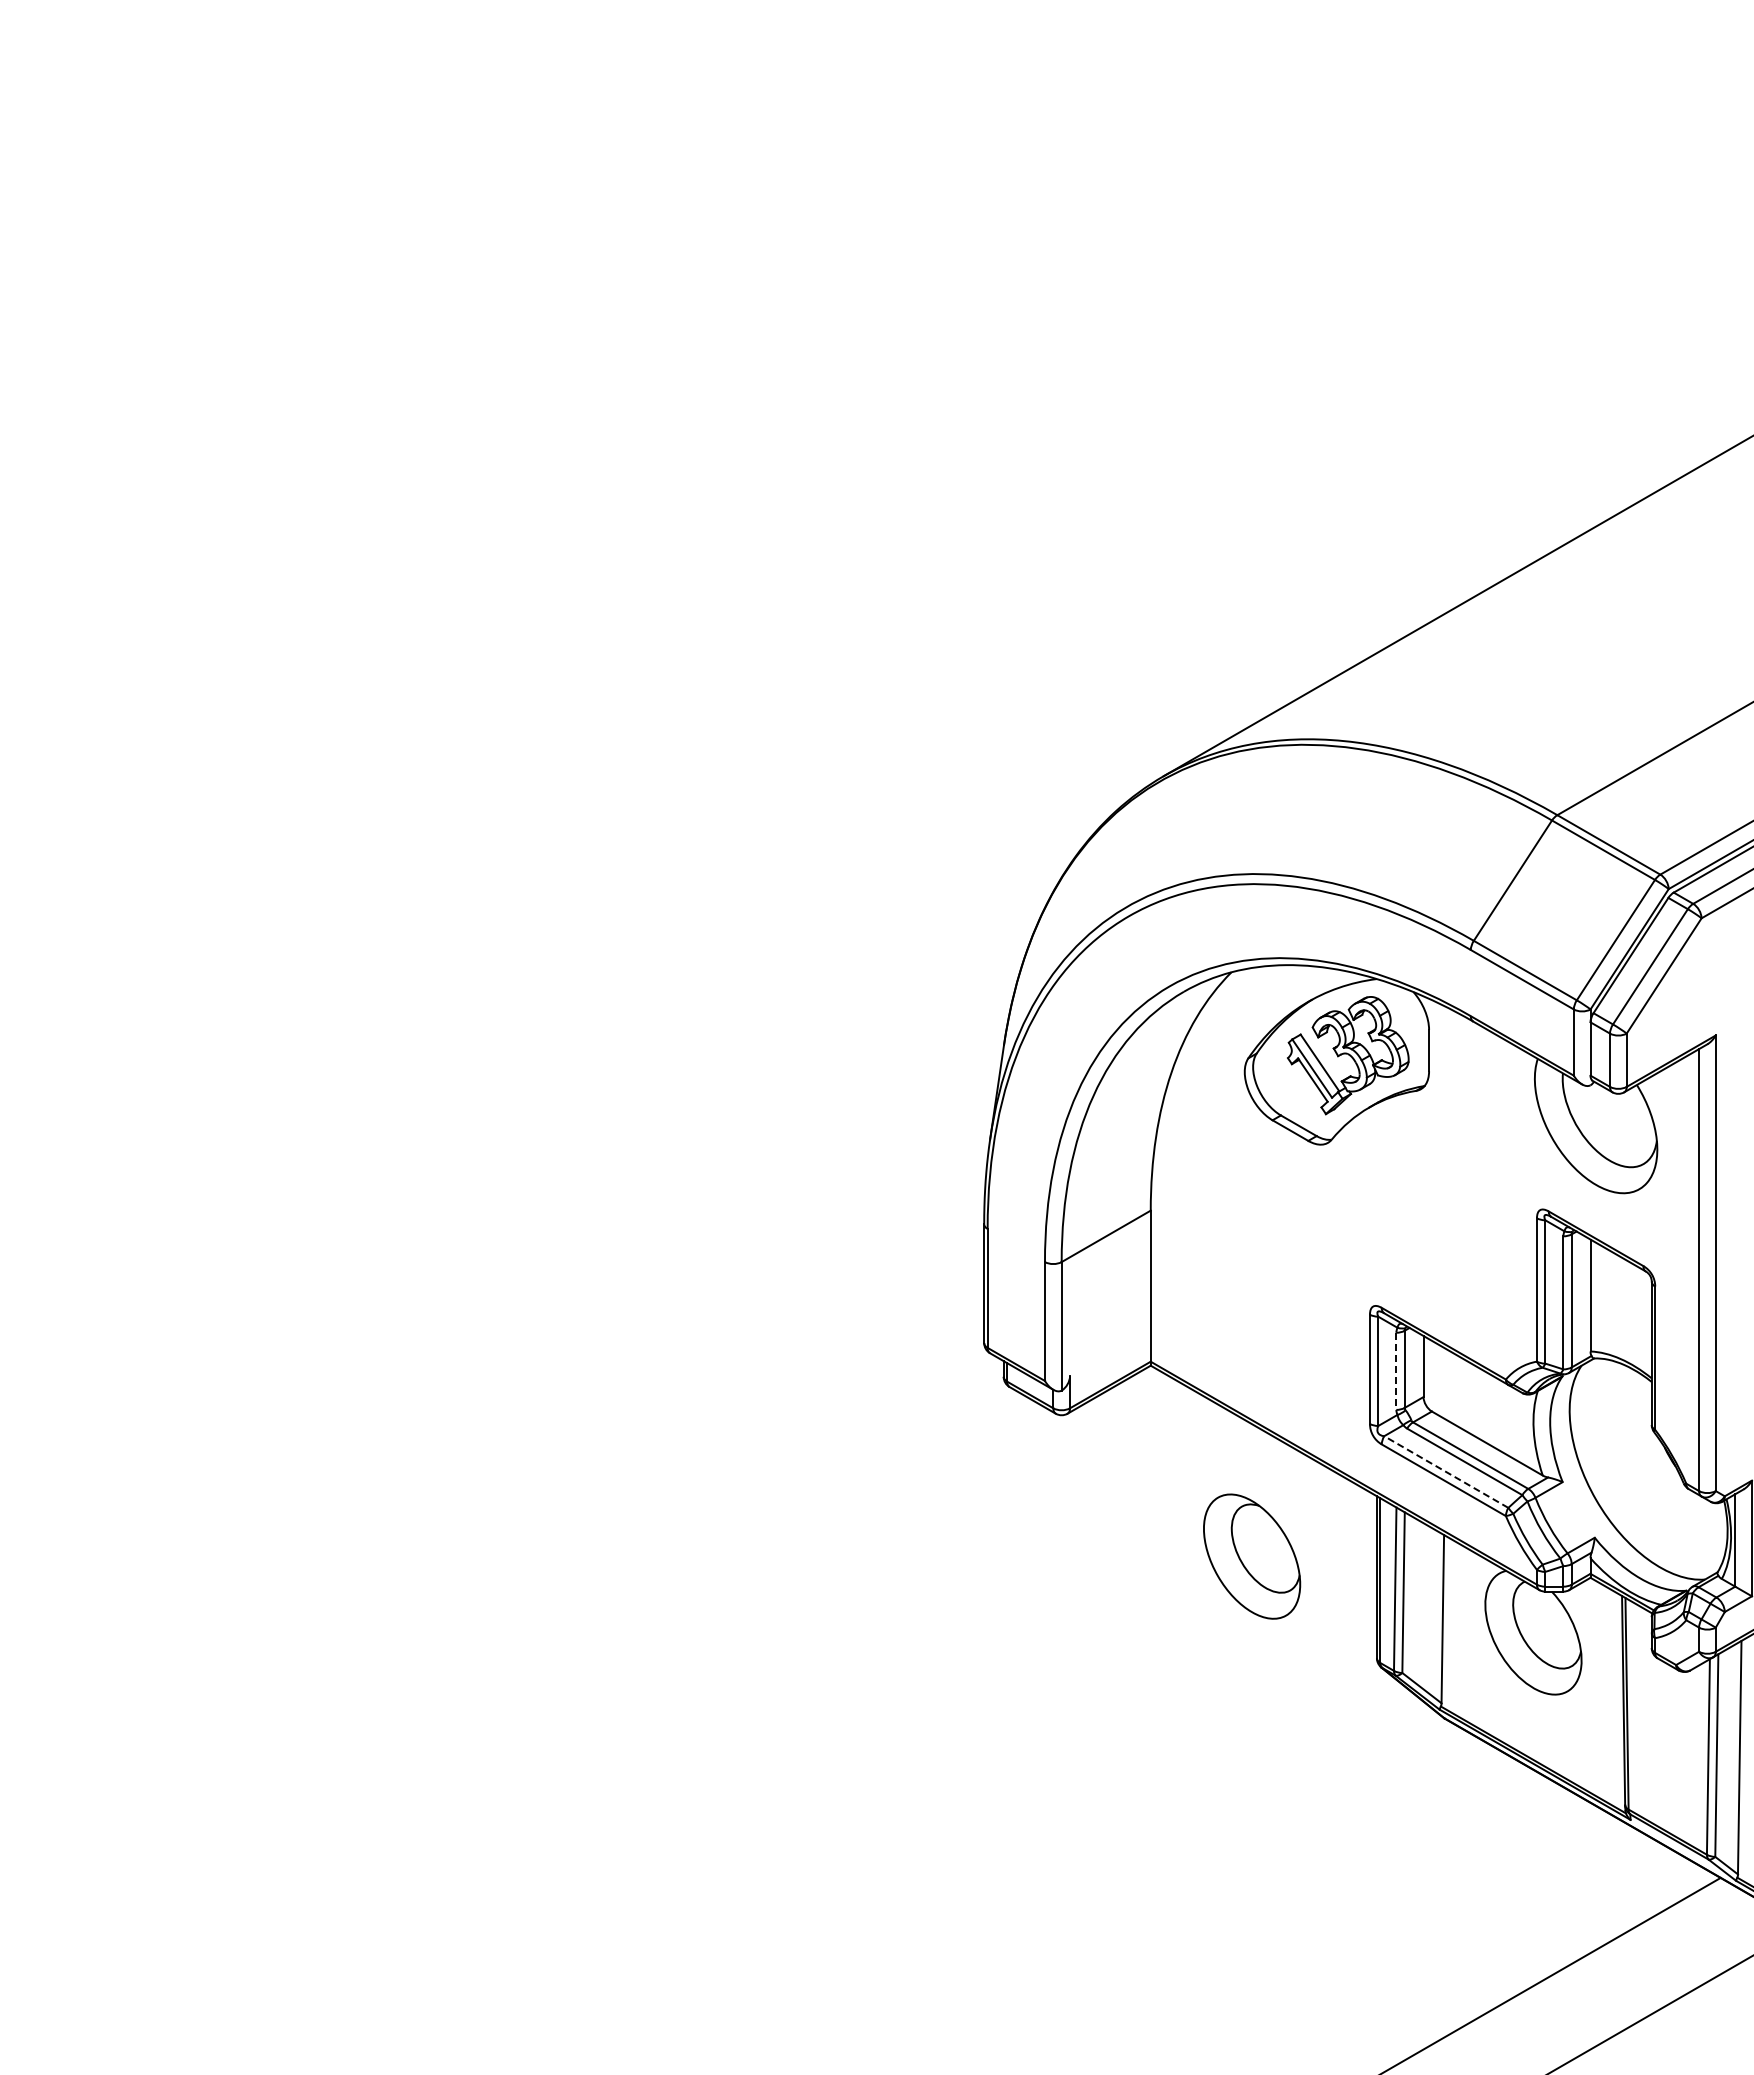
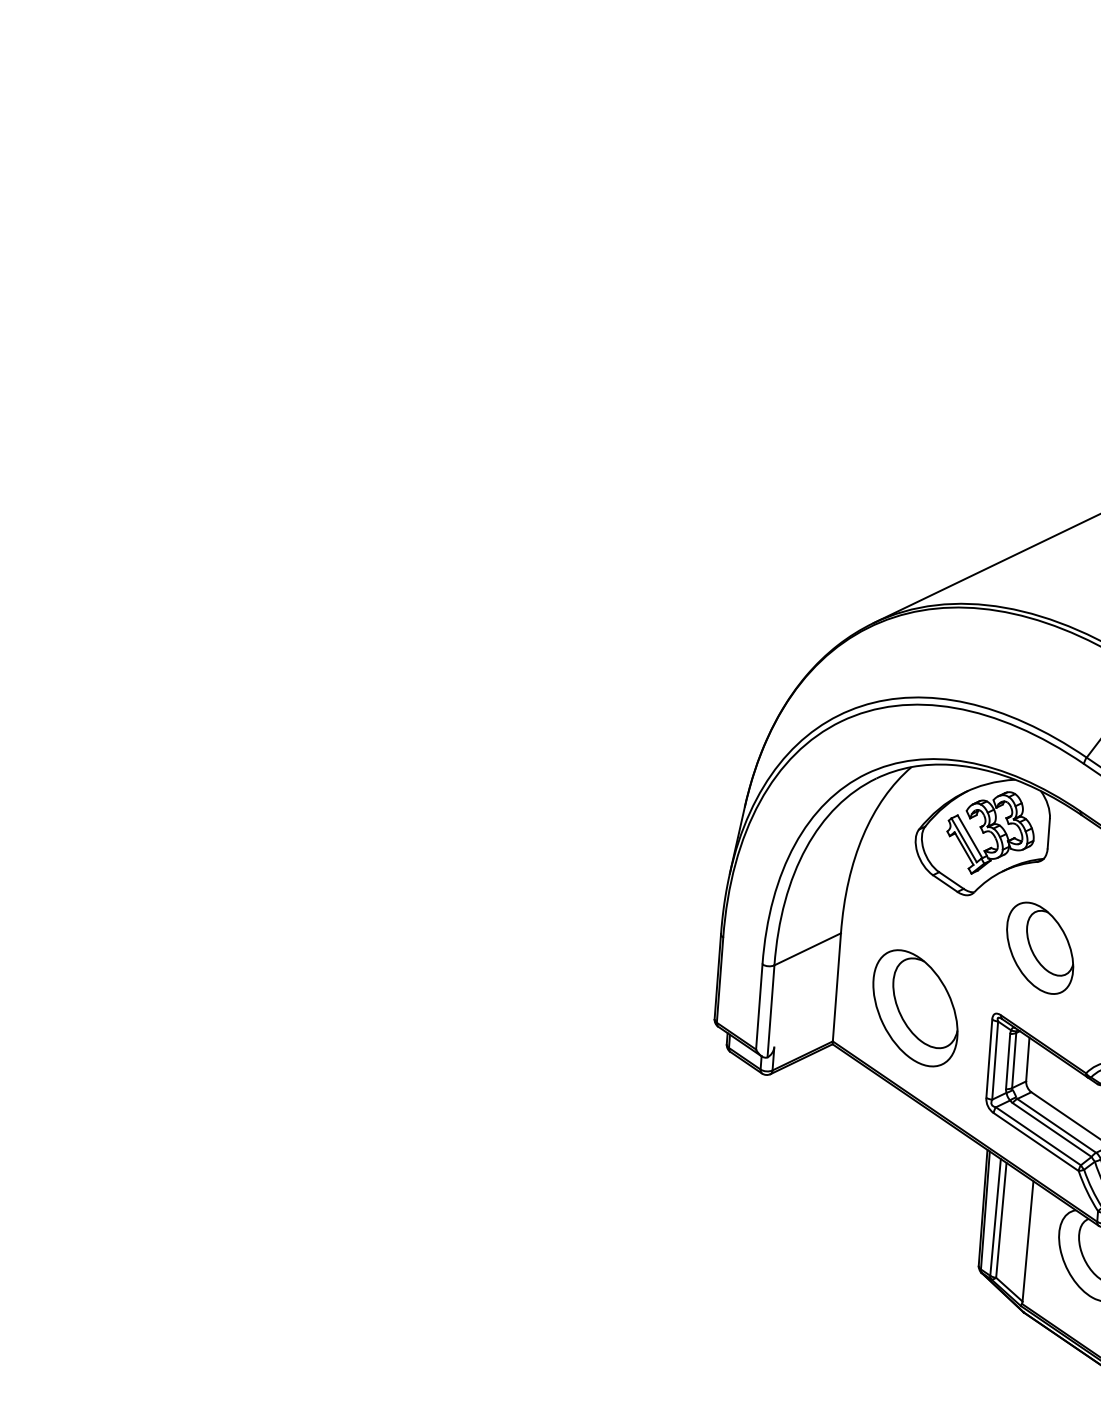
part: (1262, 1306) -> (915, 1007), added
line: (1396, 1371) -> (1008, 1061), dashed -> solid
line: (1446, 1472) -> (1038, 1136), dashed -> solid
part: (1252, 1556) -> (1040, 948), moved

